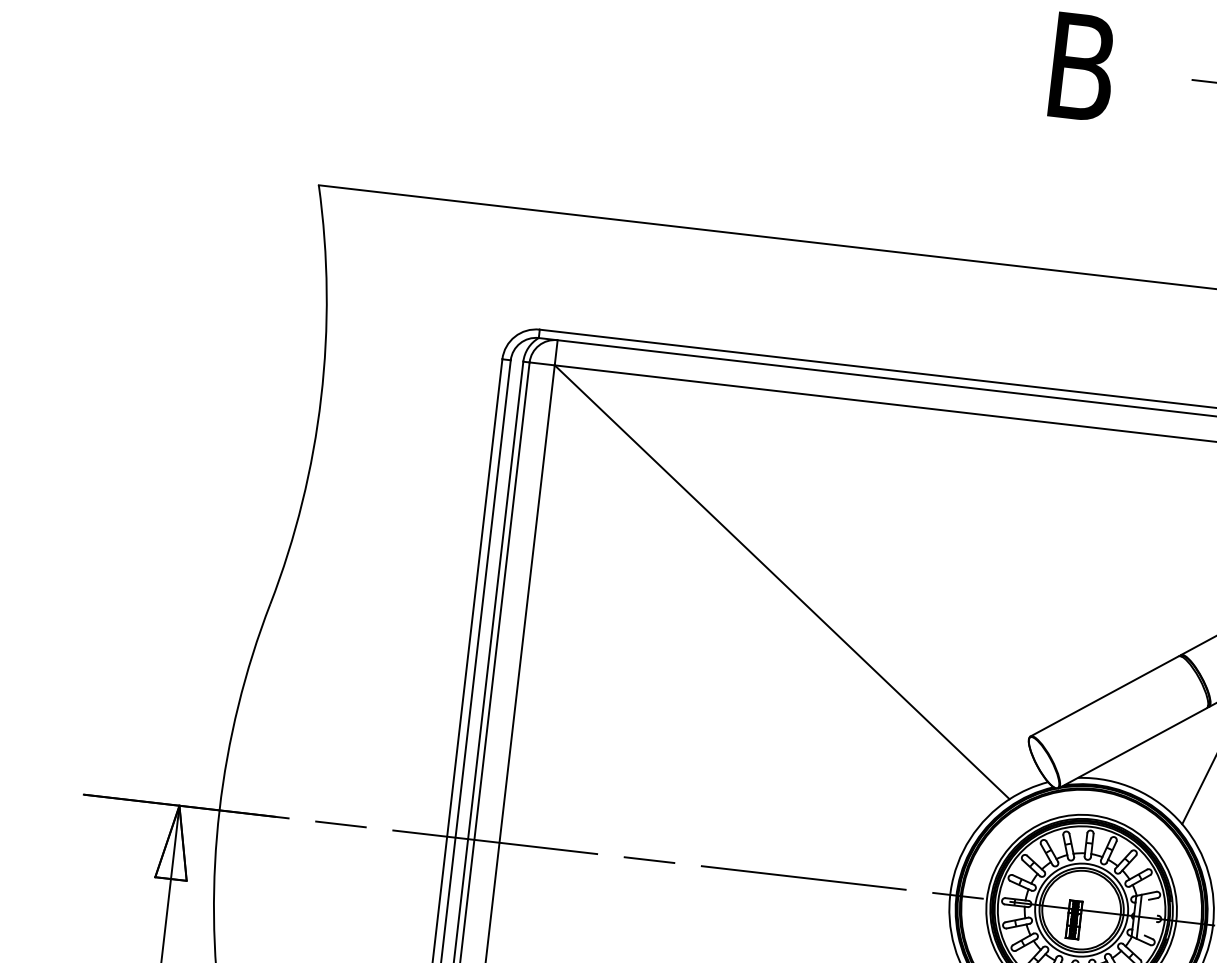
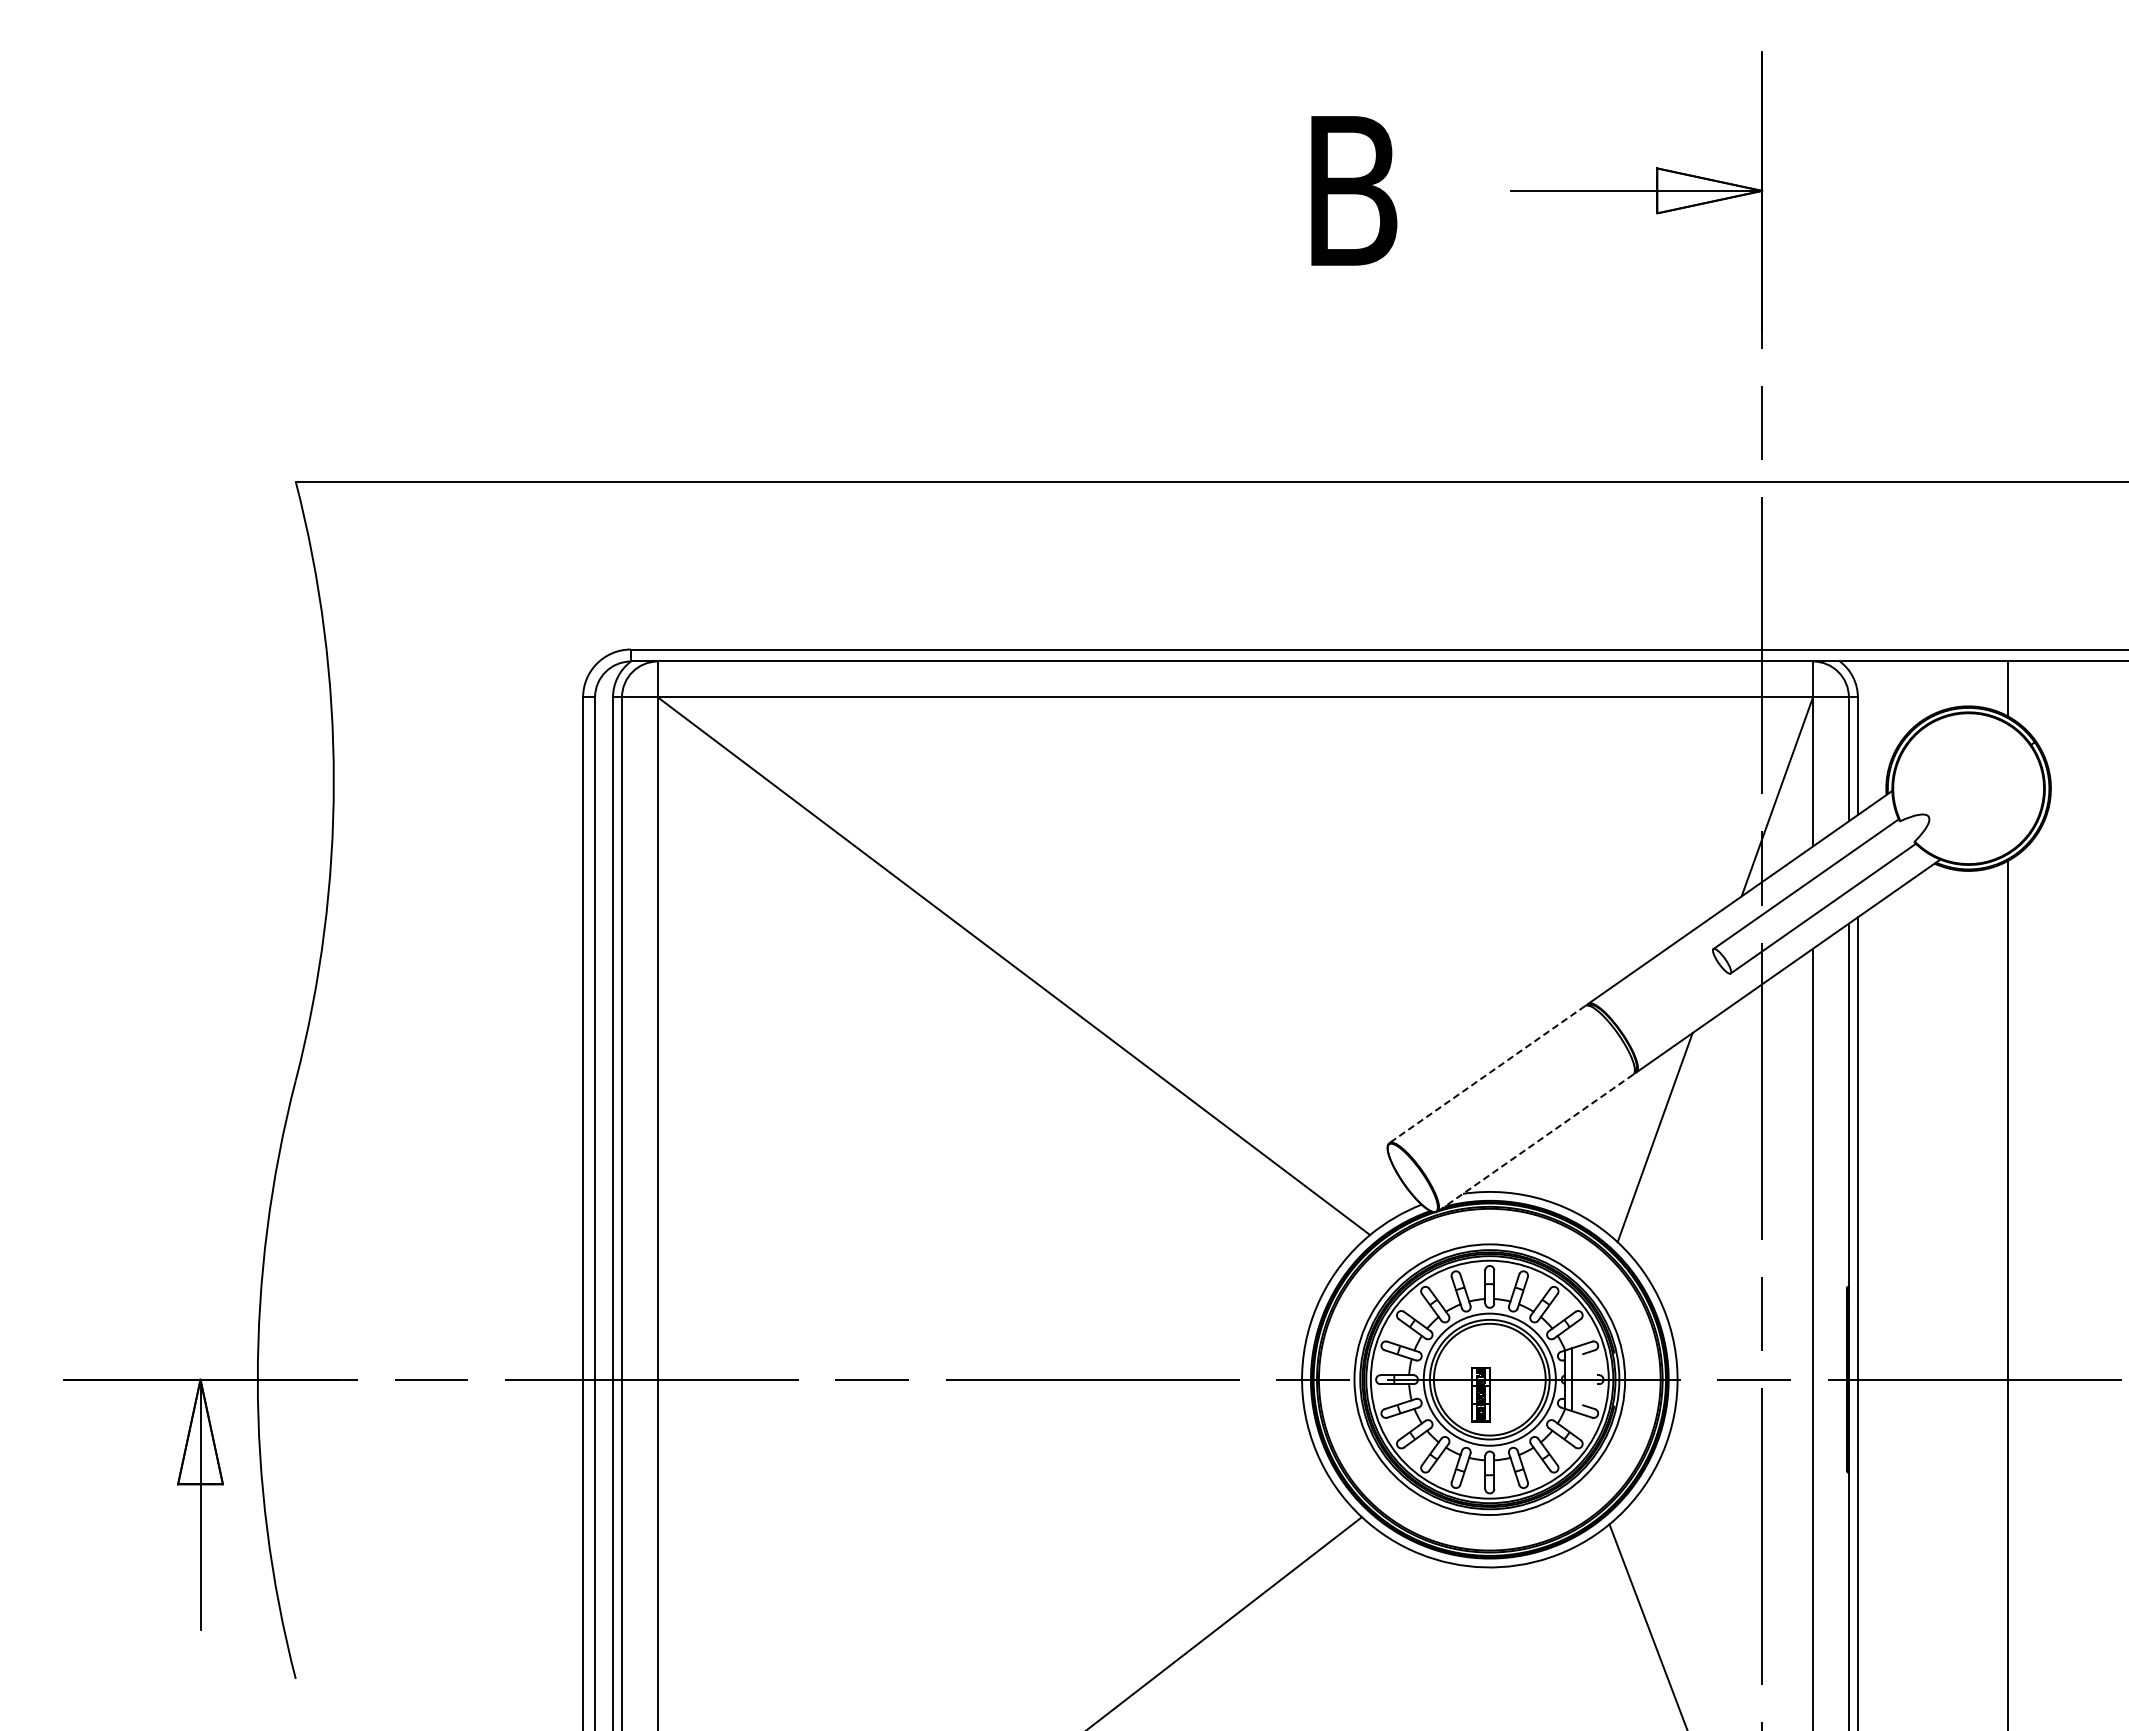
line: (1104, 696) -> (1487, 1074), solid -> dashed
line: (1132, 748) -> (1535, 1143), solid -> dashed

